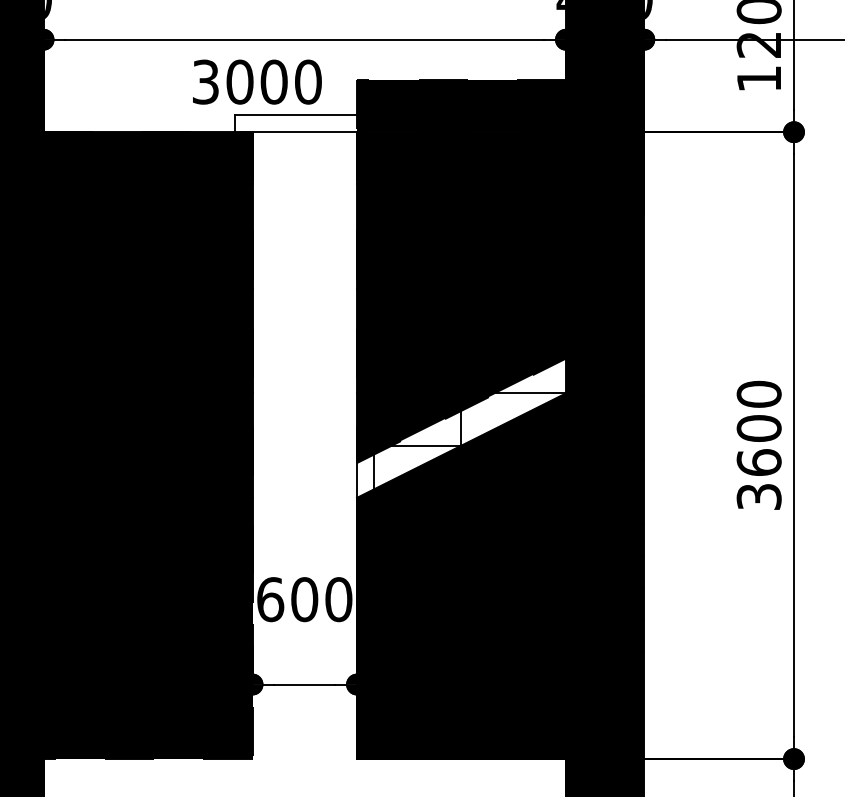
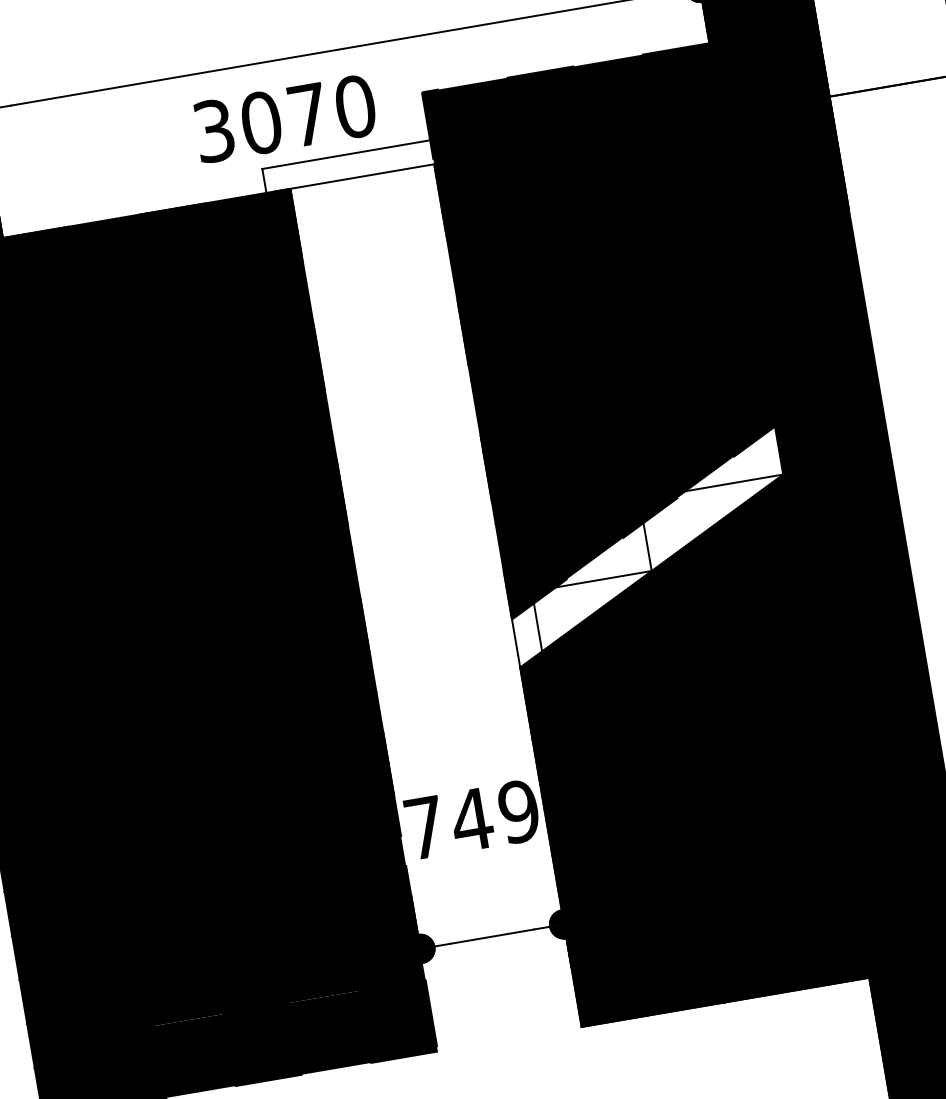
text: (273, 81) -> (307, 114), 3000 -> 3070
text: (304, 599) -> (471, 819), 600 -> 749

